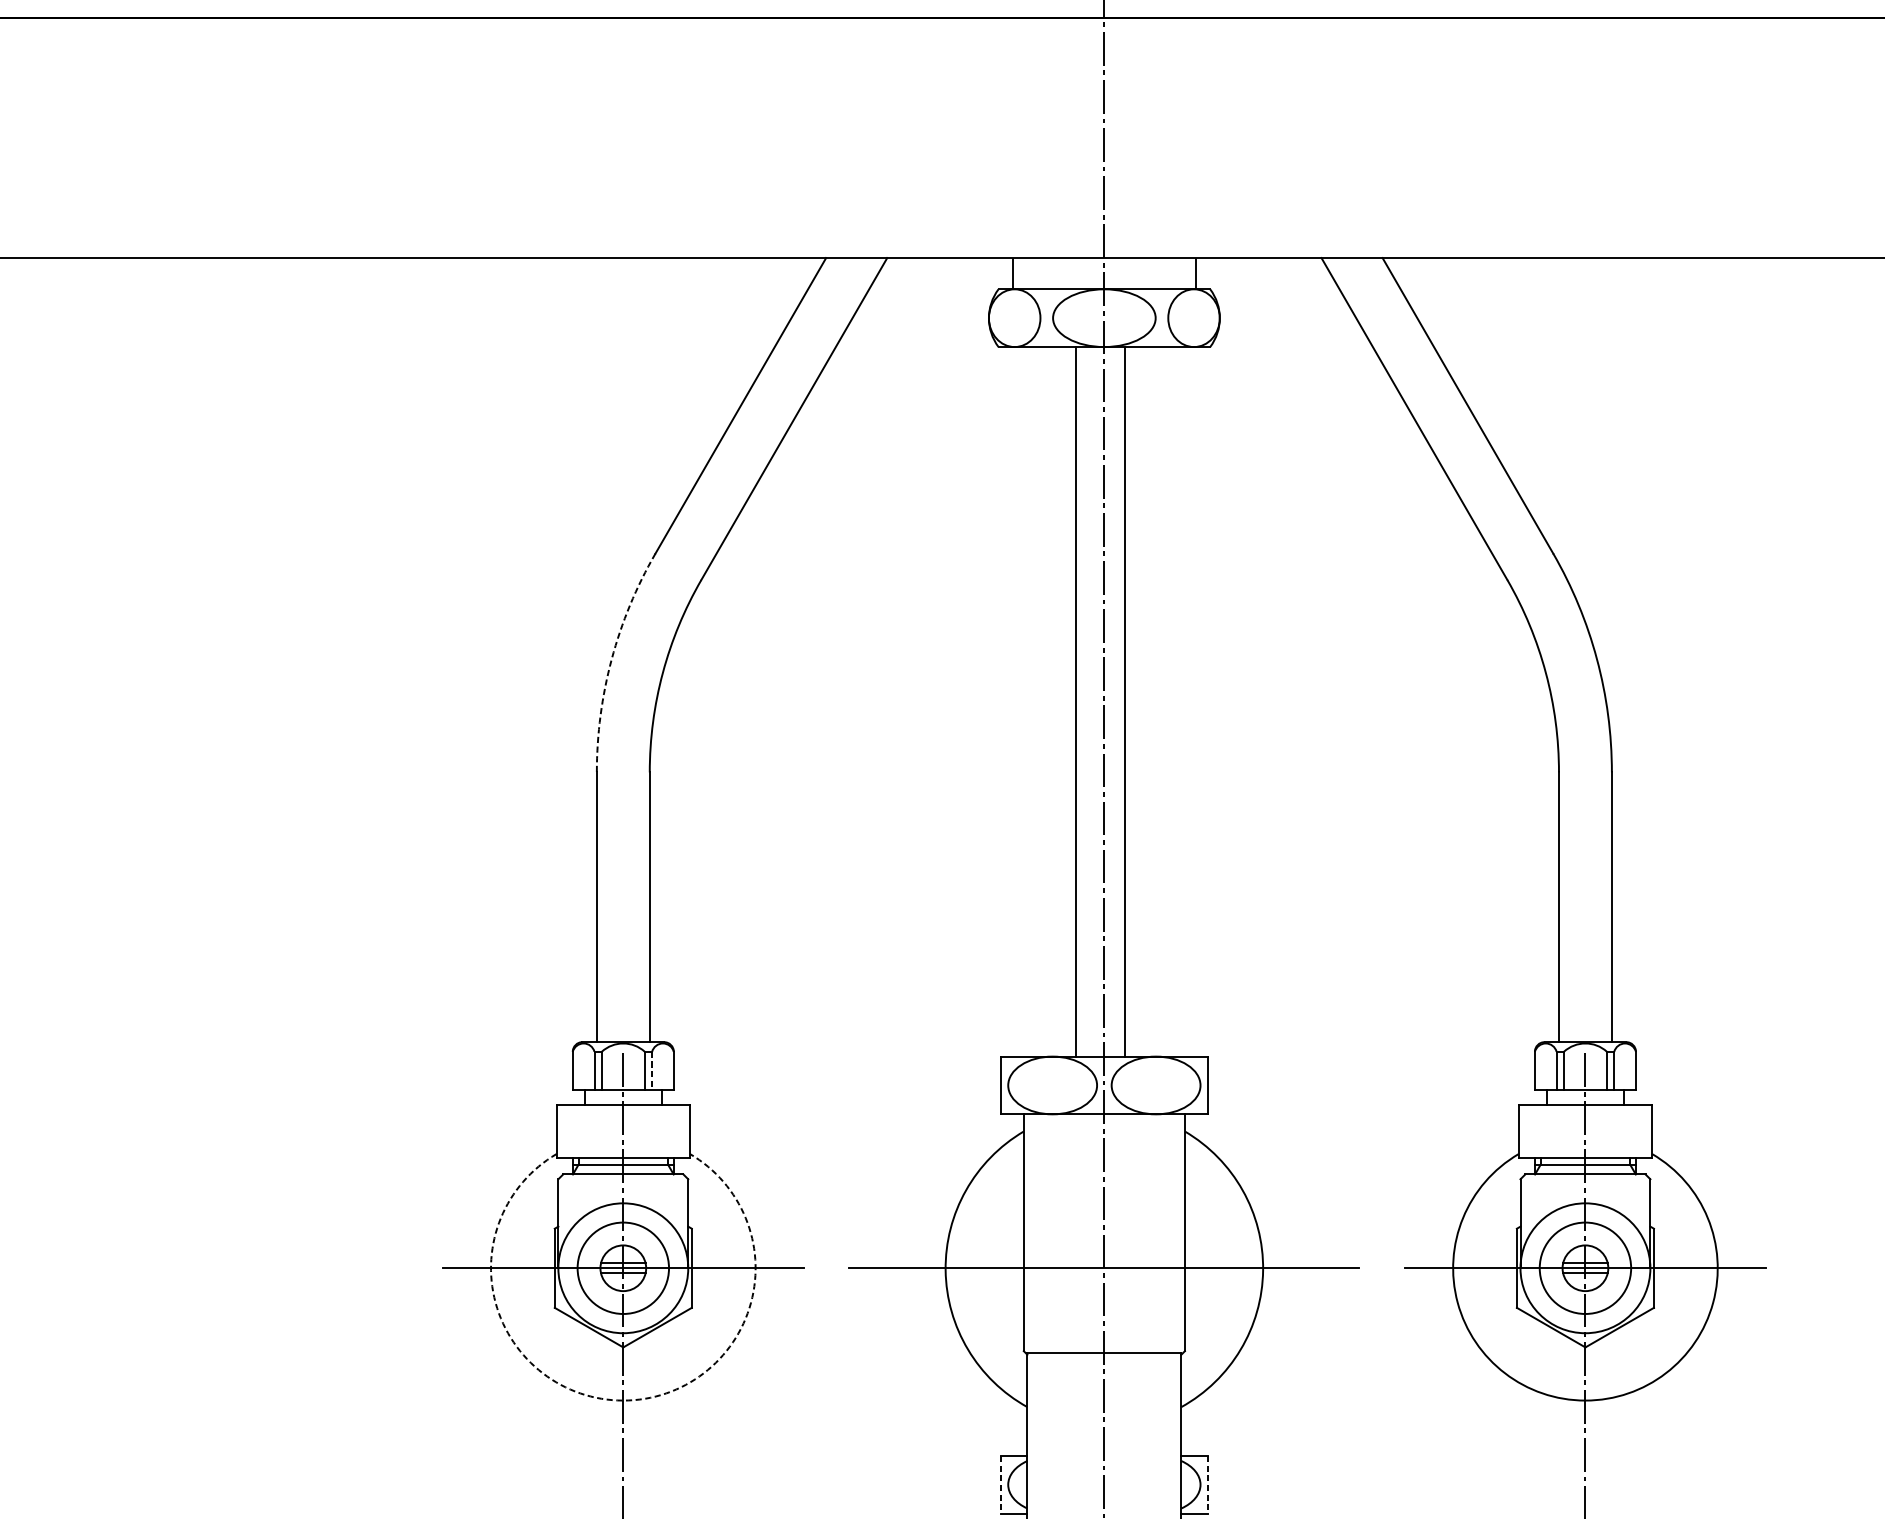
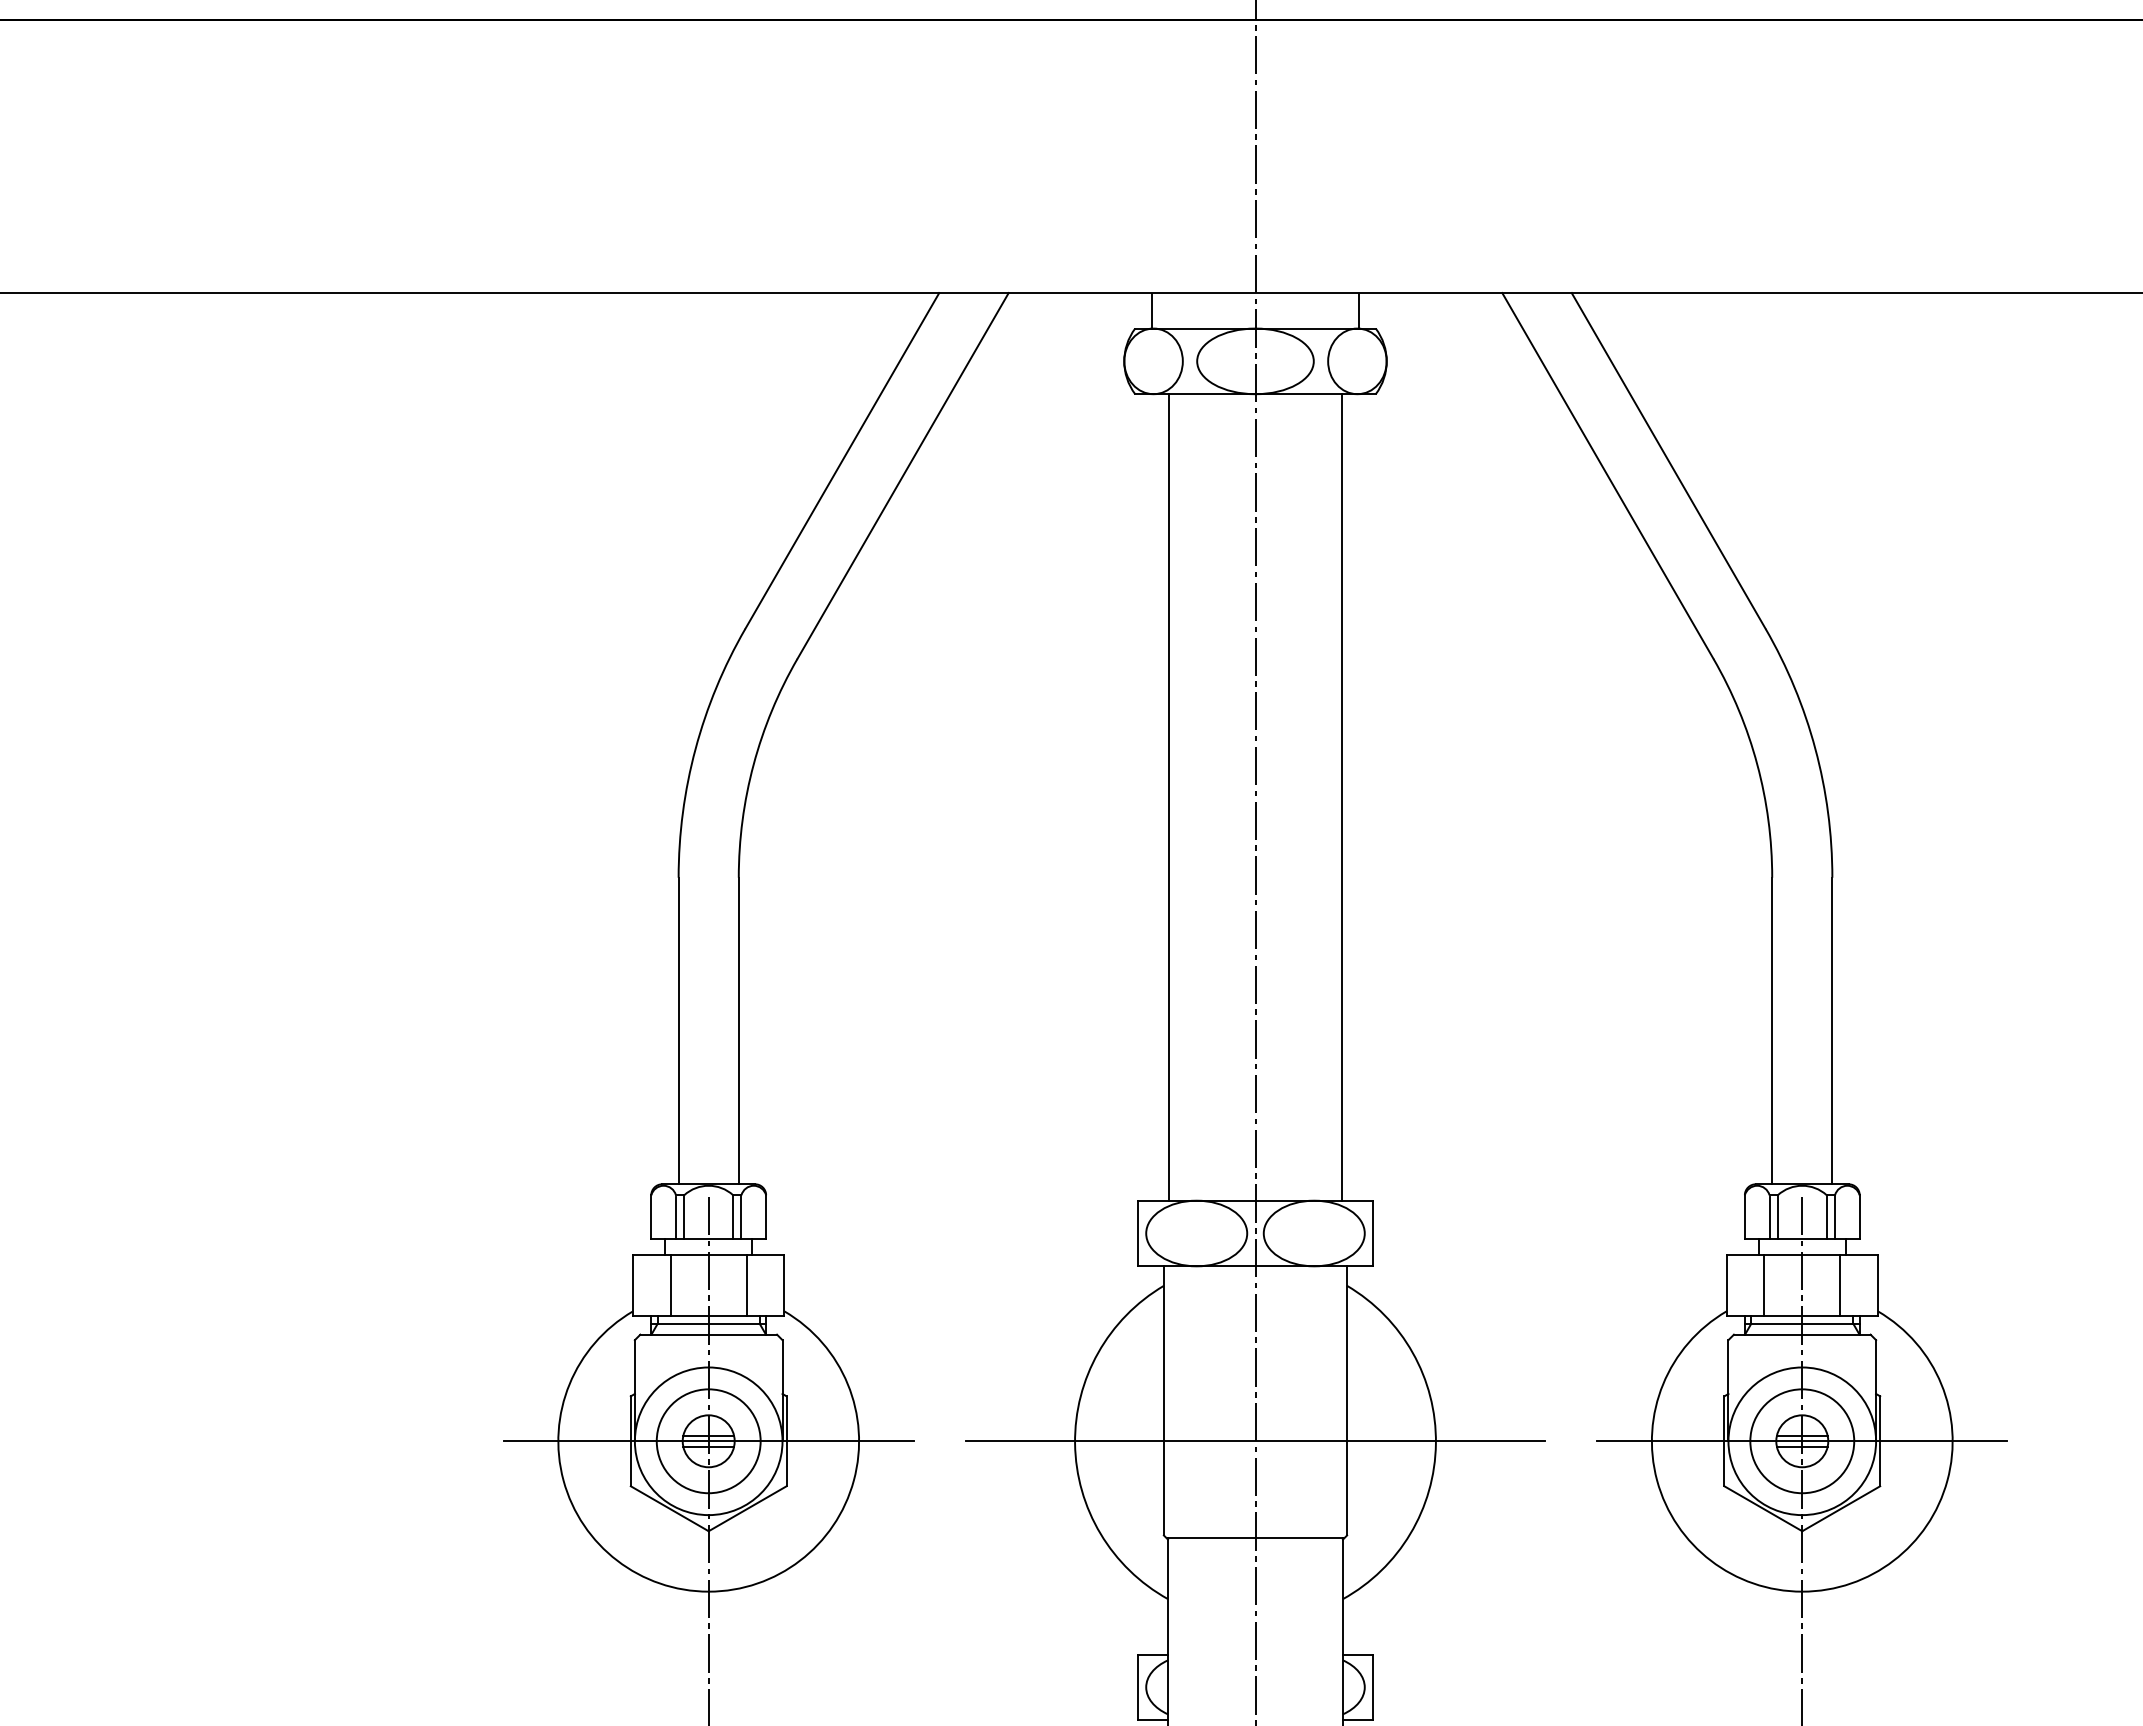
arc: (611, 658) -> (695, 748), dashed -> solid
line: (1076, 701) -> (1168, 797), moved
line: (1125, 701) -> (1342, 797), moved
line: (652, 1071) -> (741, 1217), dashed -> solid
line: (589, 1131) -> (670, 1285), added
line: (656, 1131) -> (746, 1285), added
line: (1552, 1131) -> (1764, 1285), added
line: (1619, 1131) -> (1840, 1285), added
arc: (623, 1400) -> (708, 1591), dashed -> solid
line: (1000, 1484) -> (1137, 1687), dashed -> solid
line: (1208, 1484) -> (1373, 1687), dashed -> solid

